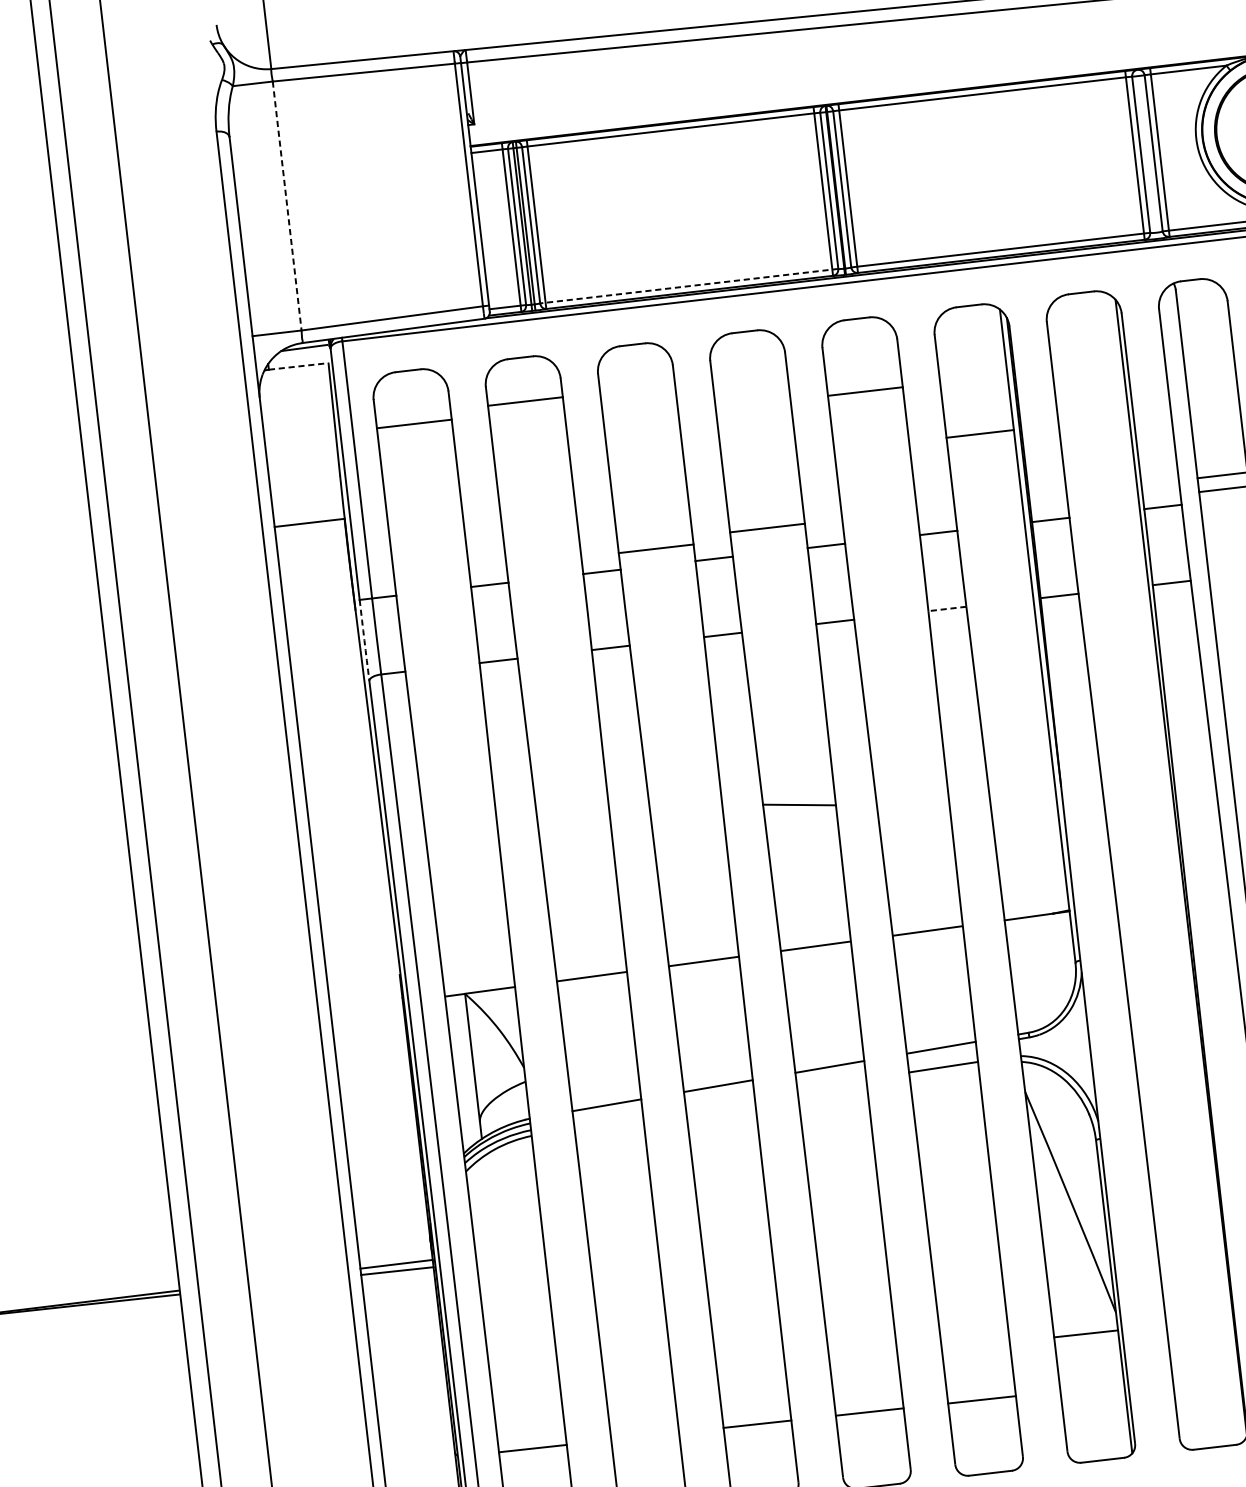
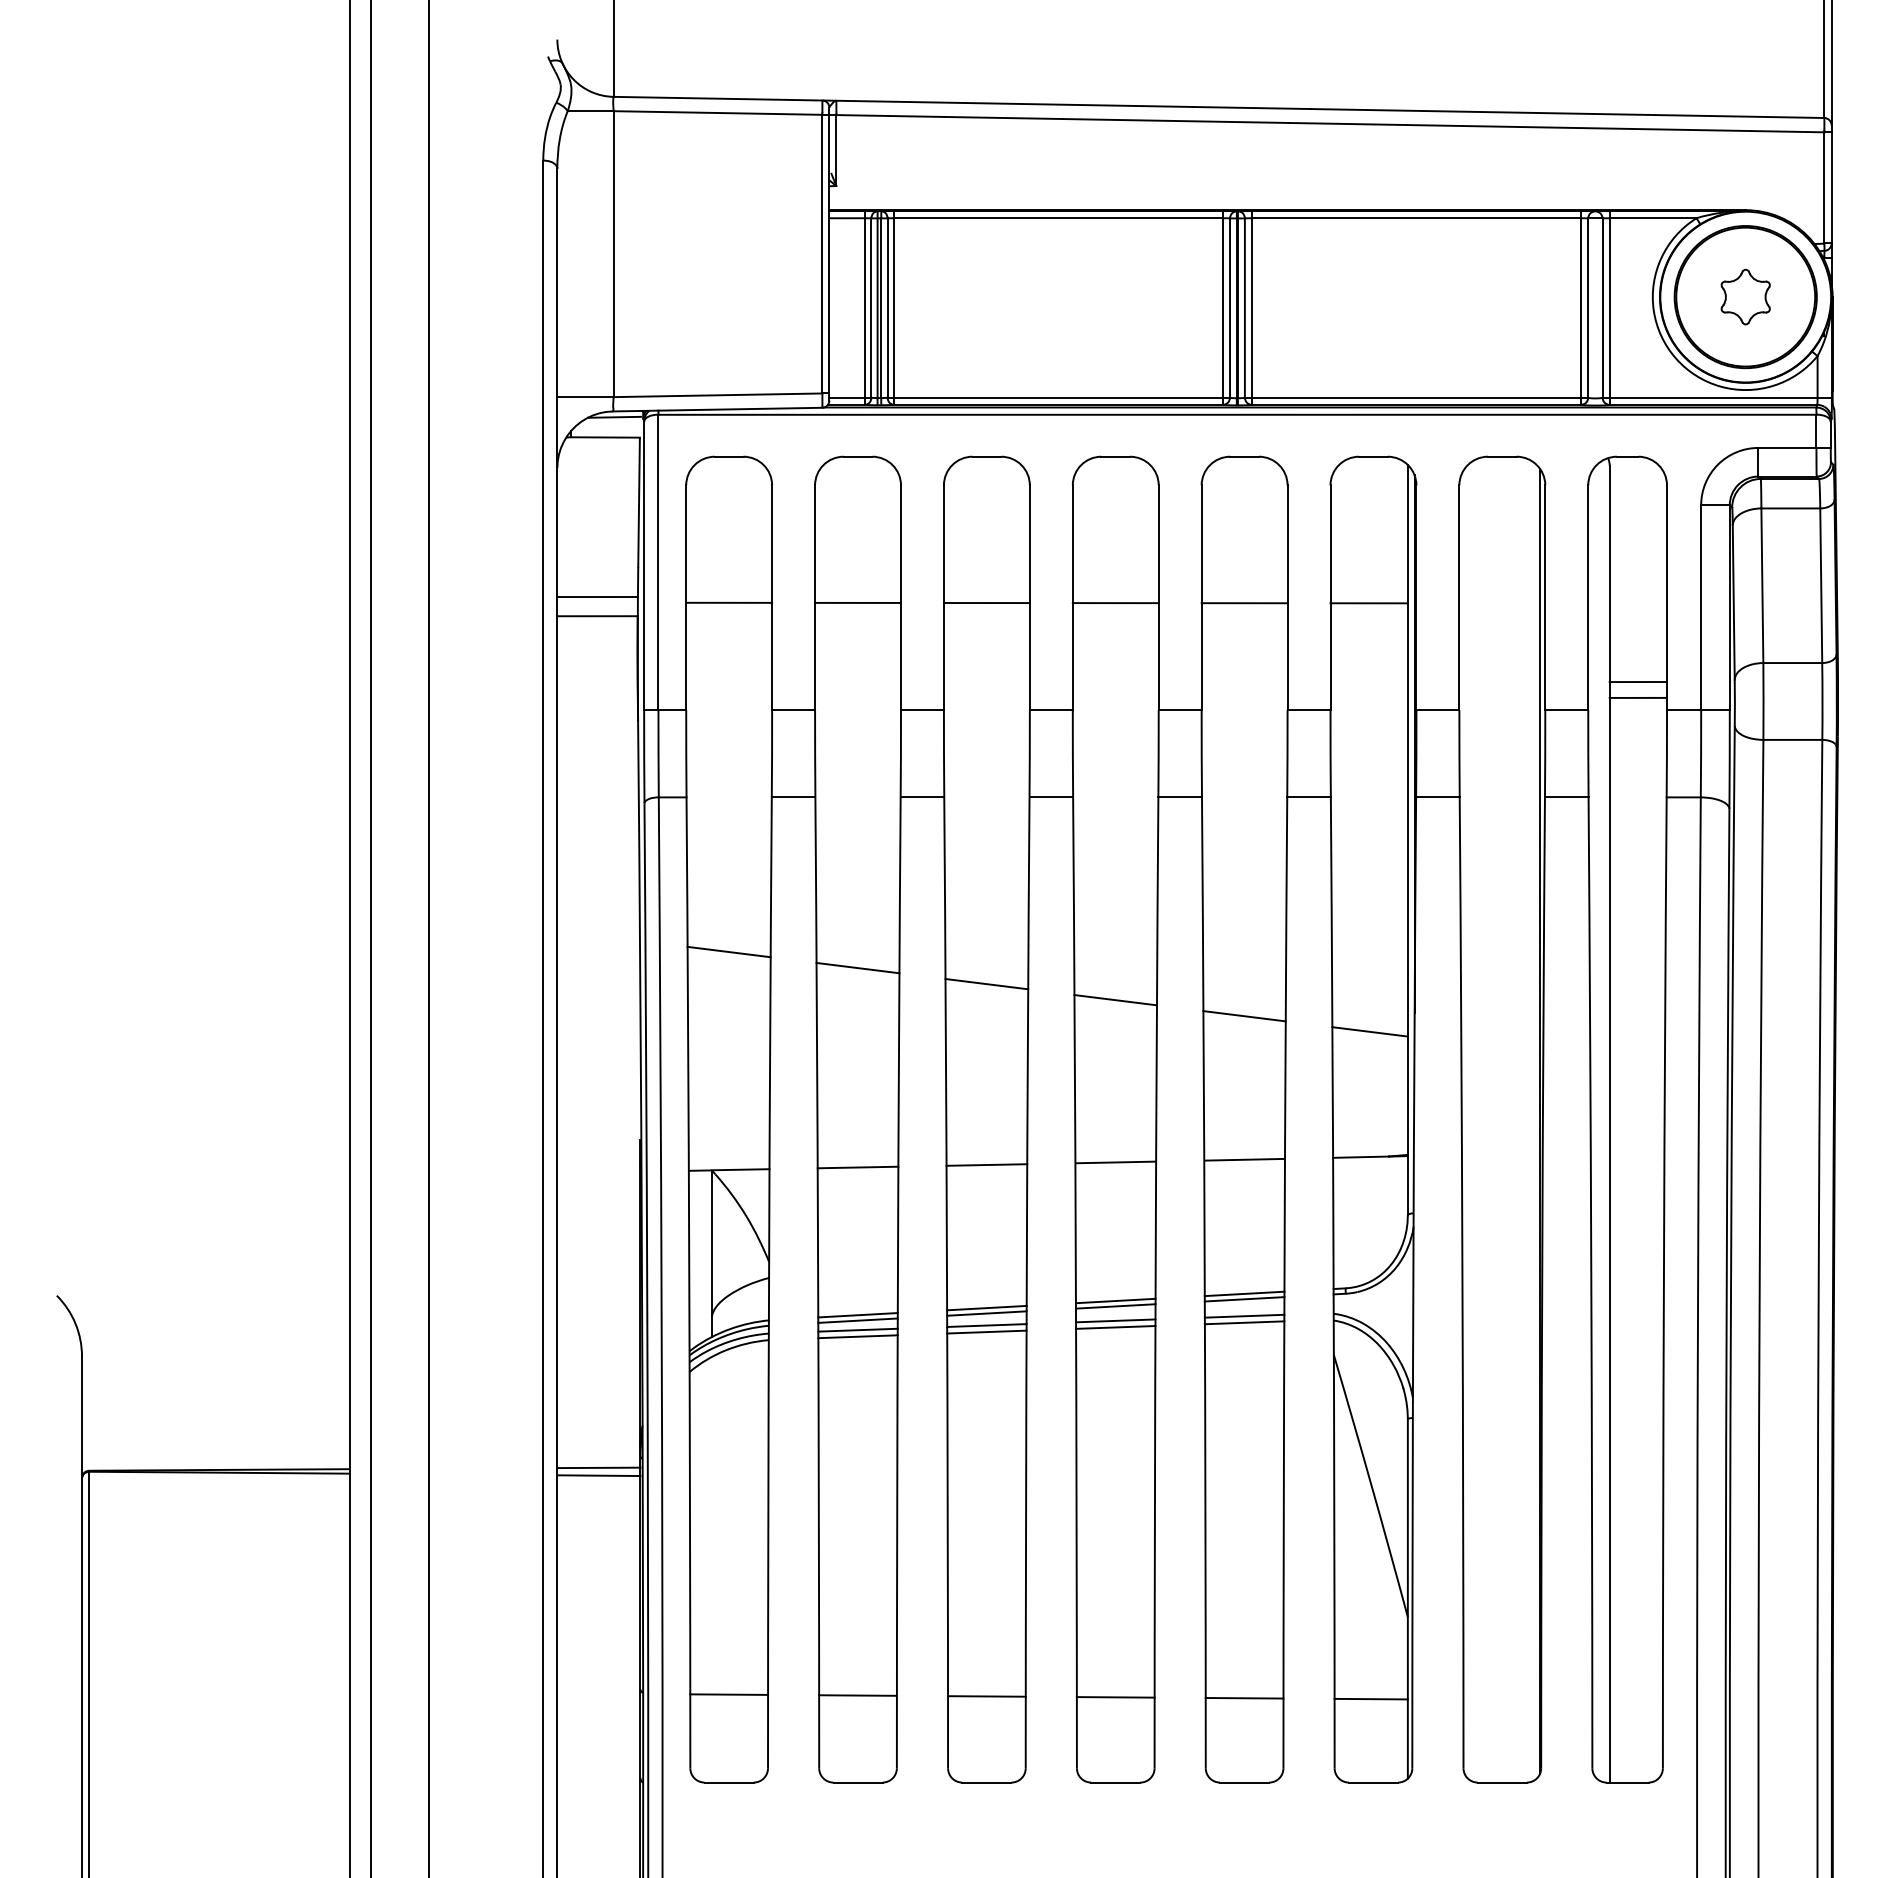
line: (287, 206) -> (613, 254), dashed -> solid
line: (688, 286) -> (1058, 397), dashed -> solid
line: (299, 366) -> (606, 437), dashed -> solid
line: (865, 391) -> (1244, 603), moved
line: (524, 401) -> (857, 602), moved
line: (414, 423) -> (729, 602), moved
line: (307, 506) -> (597, 597), added
line: (767, 528) -> (1115, 603), moved
line: (655, 549) -> (986, 603), moved
line: (947, 609) -> (1309, 797), dashed -> solid
arc: (364, 640) -> (644, 756), dashed -> solid
line: (457, 801) -> (728, 951), added
line: (571, 802) -> (857, 967), added
line: (685, 804) -> (986, 984), added
line: (913, 806) -> (1244, 1016), added
line: (1023, 806) -> (1369, 1031), added
line: (941, 1052) -> (1244, 1299), added
line: (830, 1071) -> (1115, 1306), added
line: (944, 1072) -> (1244, 1322), added
line: (831, 1083) -> (1115, 1320), added
line: (718, 1090) -> (986, 1313), added
line: (832, 1090) -> (1115, 1327), added
line: (719, 1101) -> (986, 1325), added
line: (720, 1106) -> (986, 1331), added
line: (606, 1109) -> (857, 1320), added
line: (607, 1117) -> (857, 1329), added
line: (608, 1123) -> (857, 1336), added
line: (1085, 1333) -> (1370, 1698), moved
line: (644, 1436) -> (857, 1695), added

